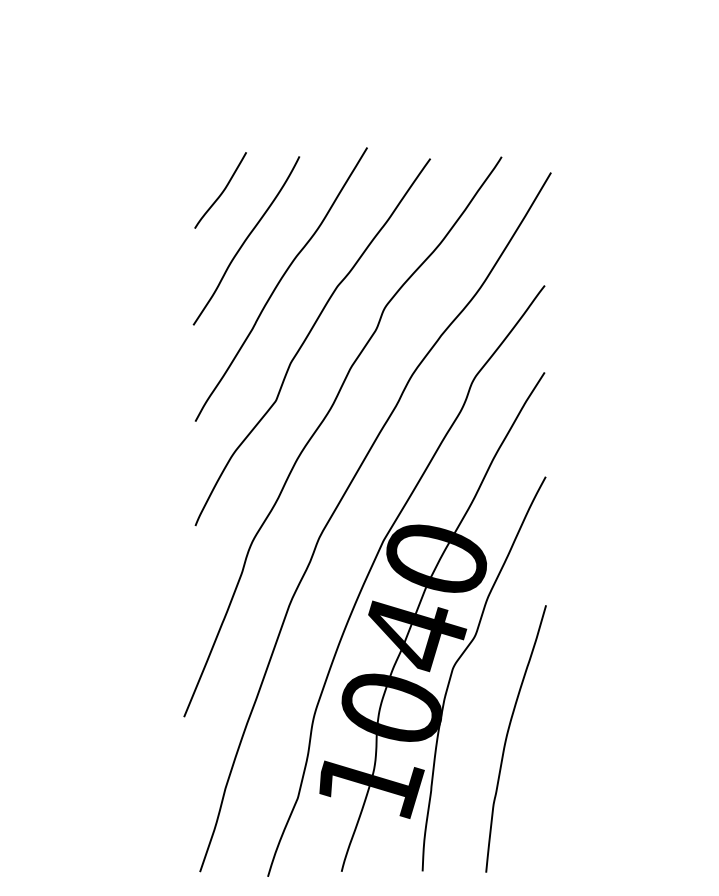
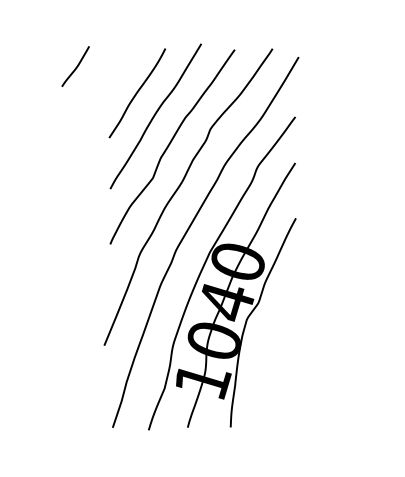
curve: (222, 190) -> (76, 66), moved
curve: (509, 737) -> (276, 356), removed

